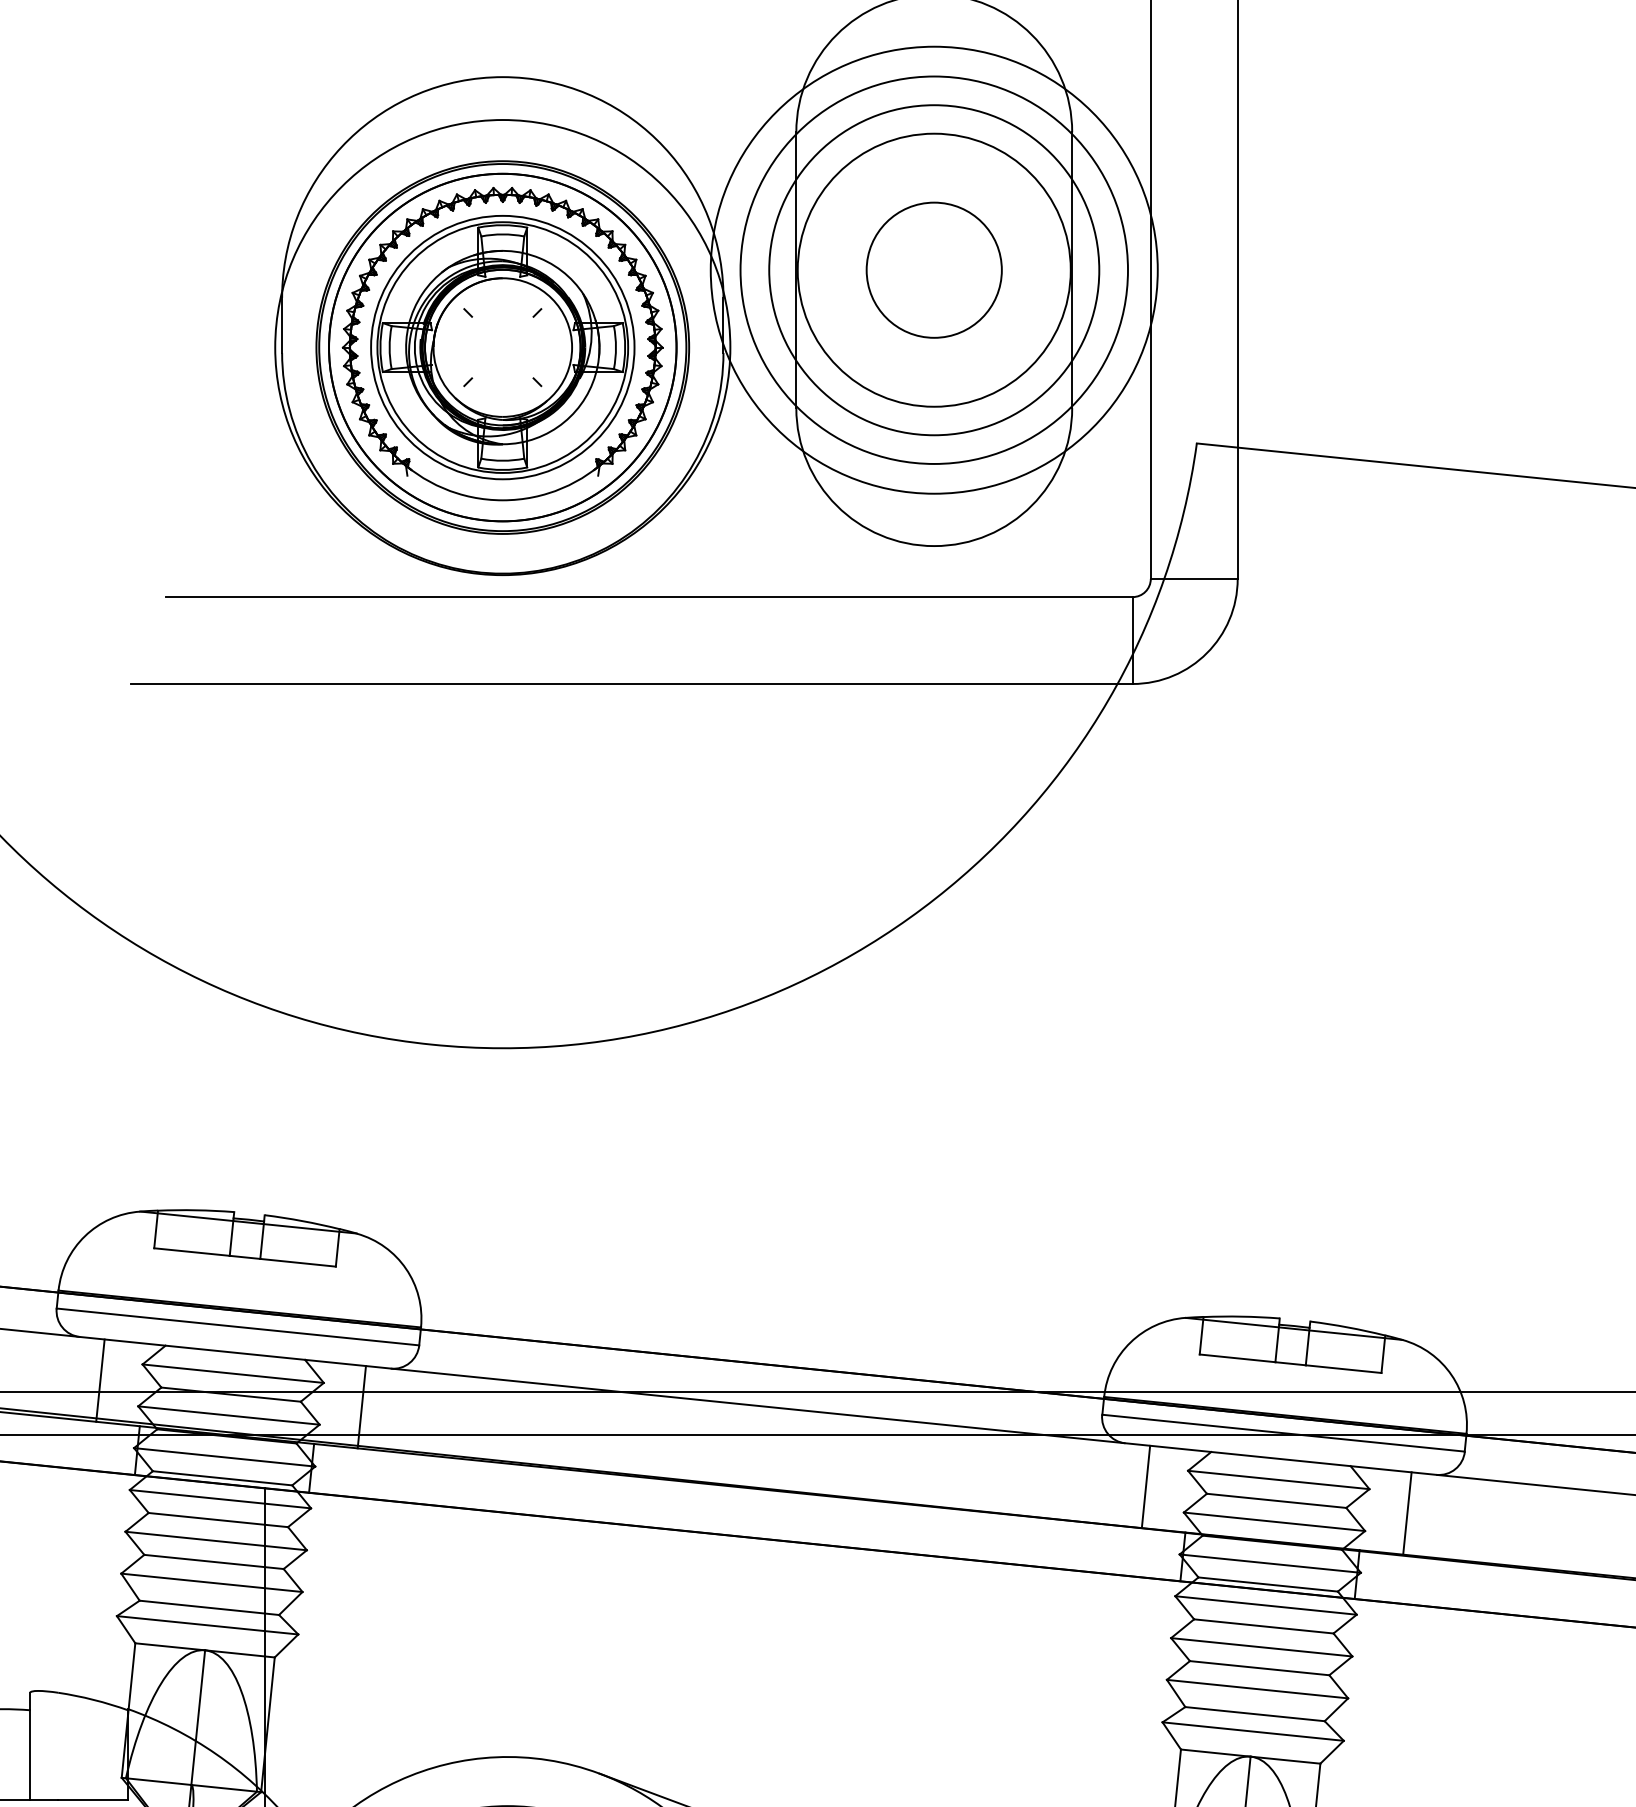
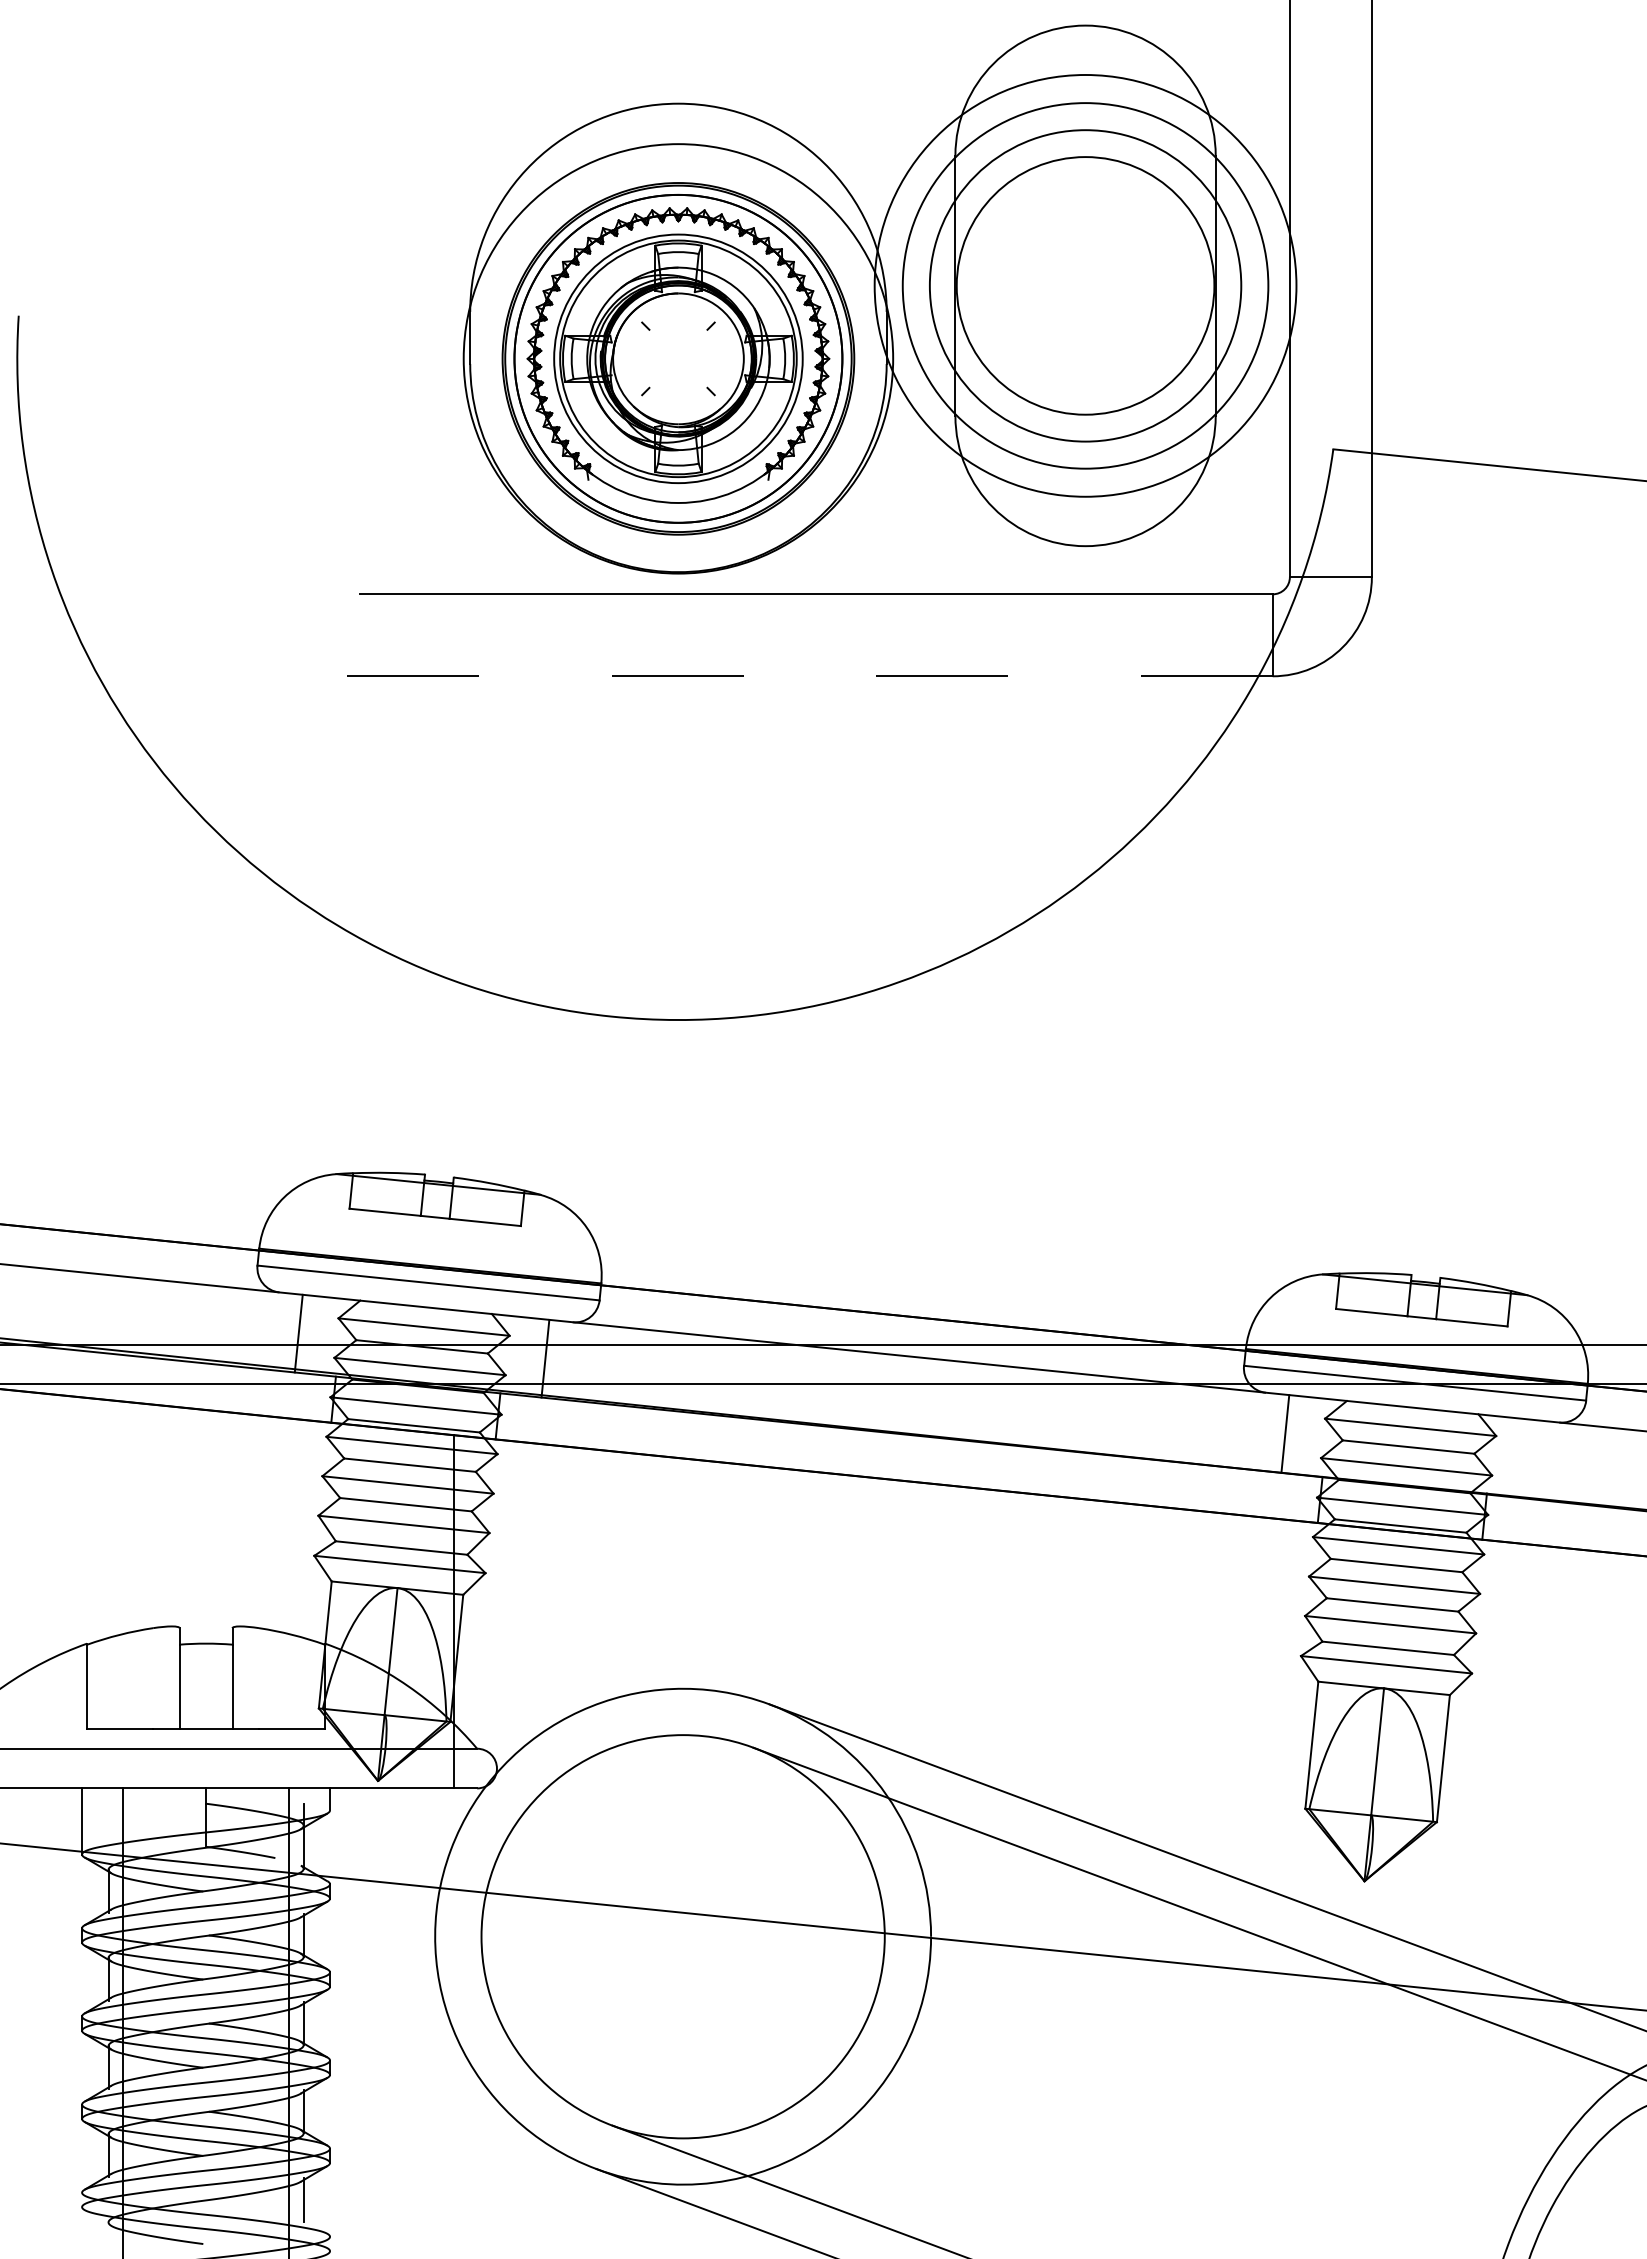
circle: (934, 269) -> (1085, 285), removed
line: (632, 684) -> (800, 676), solid -> dashed
line: (1406, 1512) -> (1531, 1458), removed

